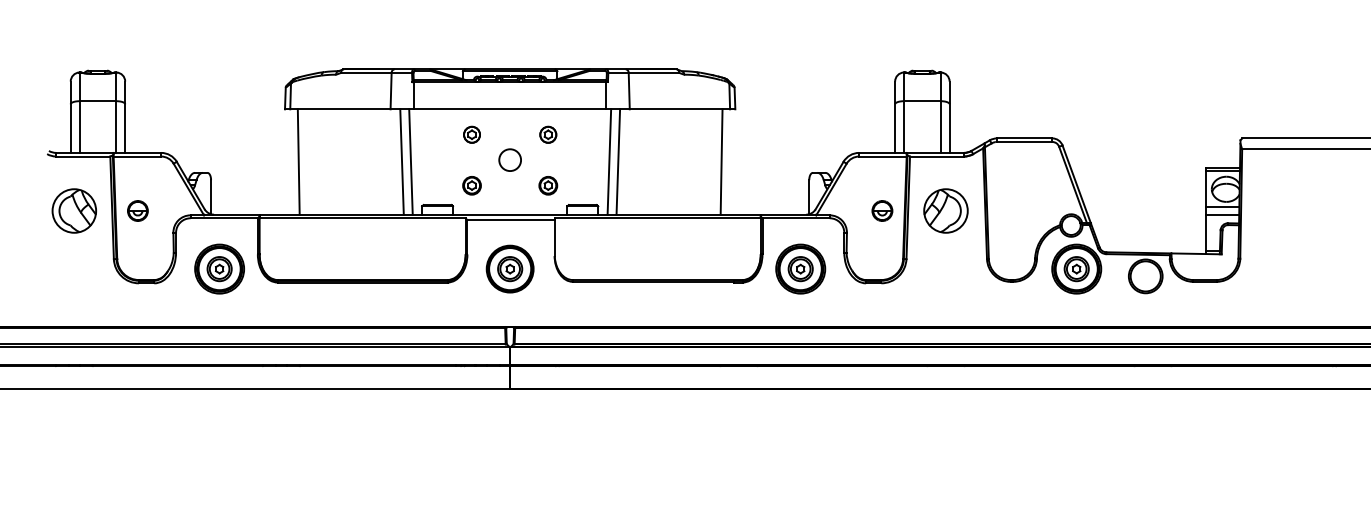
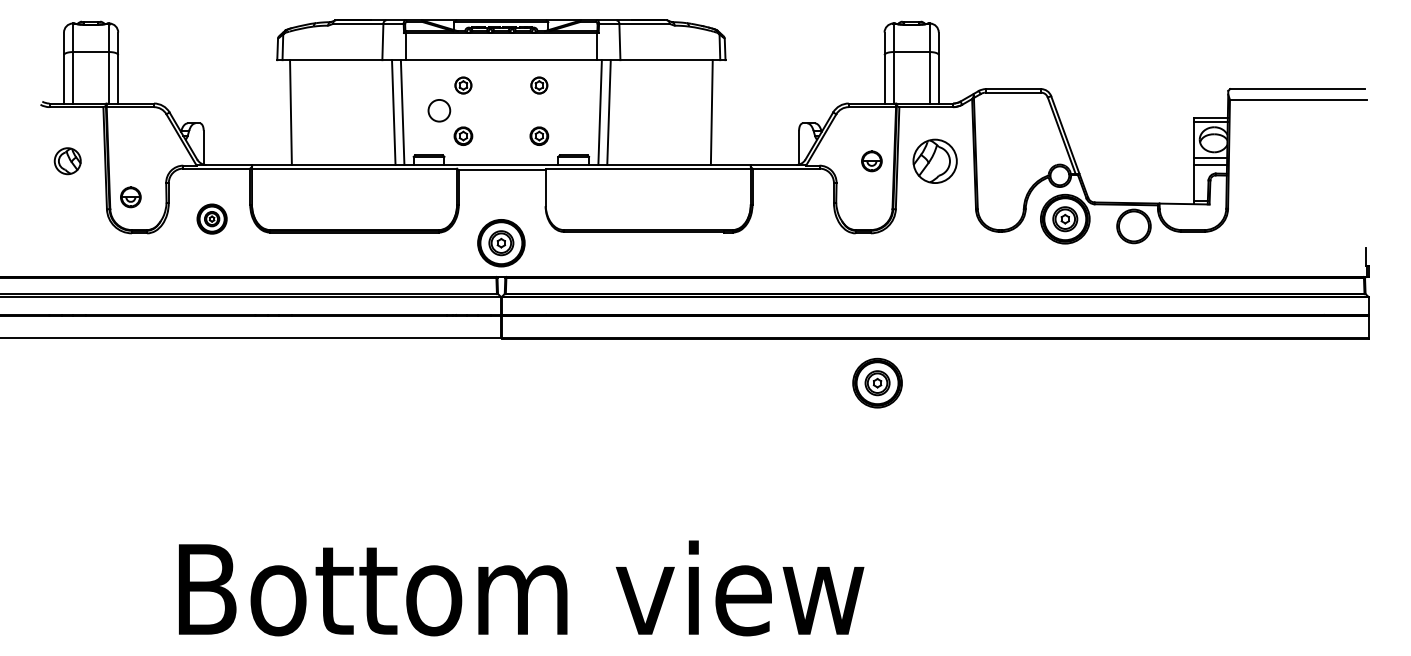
circle: (510, 159) -> (439, 110), moved
part: (74, 210) -> (67, 160), size x0.6
part: (137, 211) -> (130, 197), moved
part: (218, 268) -> (211, 218), size x0.6
part: (800, 268) -> (877, 382), moved
part: (510, 269) -> (501, 243), moved

